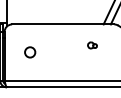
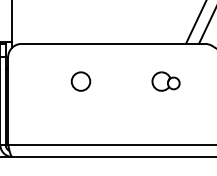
part: (92, 45) -> (165, 81), size x1.67
circle: (30, 52) -> (81, 81), moved

